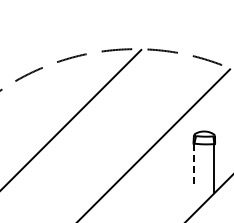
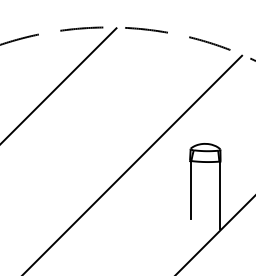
line: (194, 163) -> (191, 189), dashed -> solid

